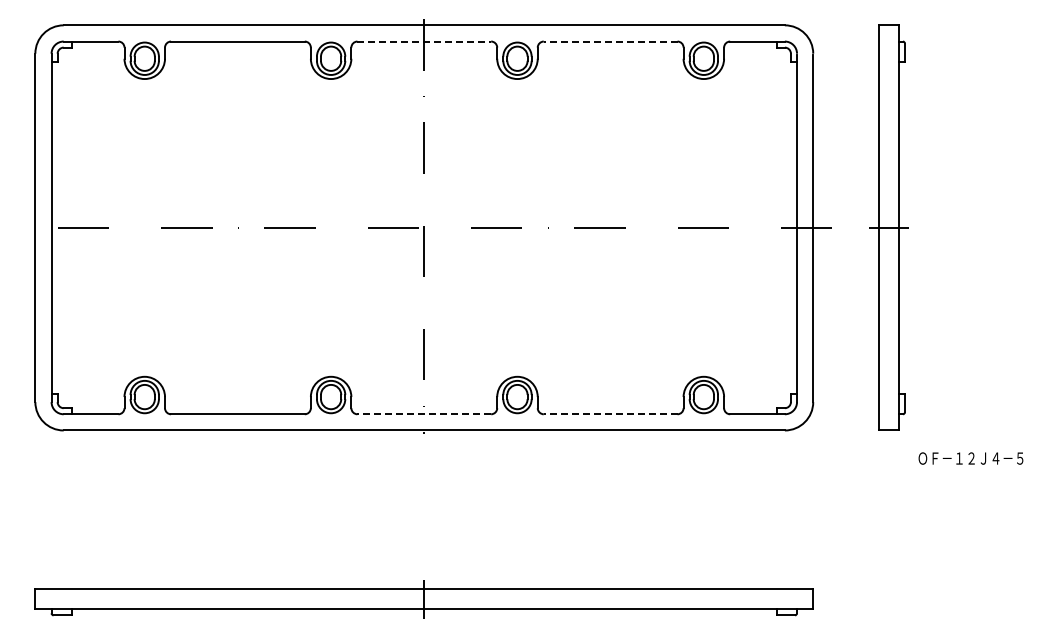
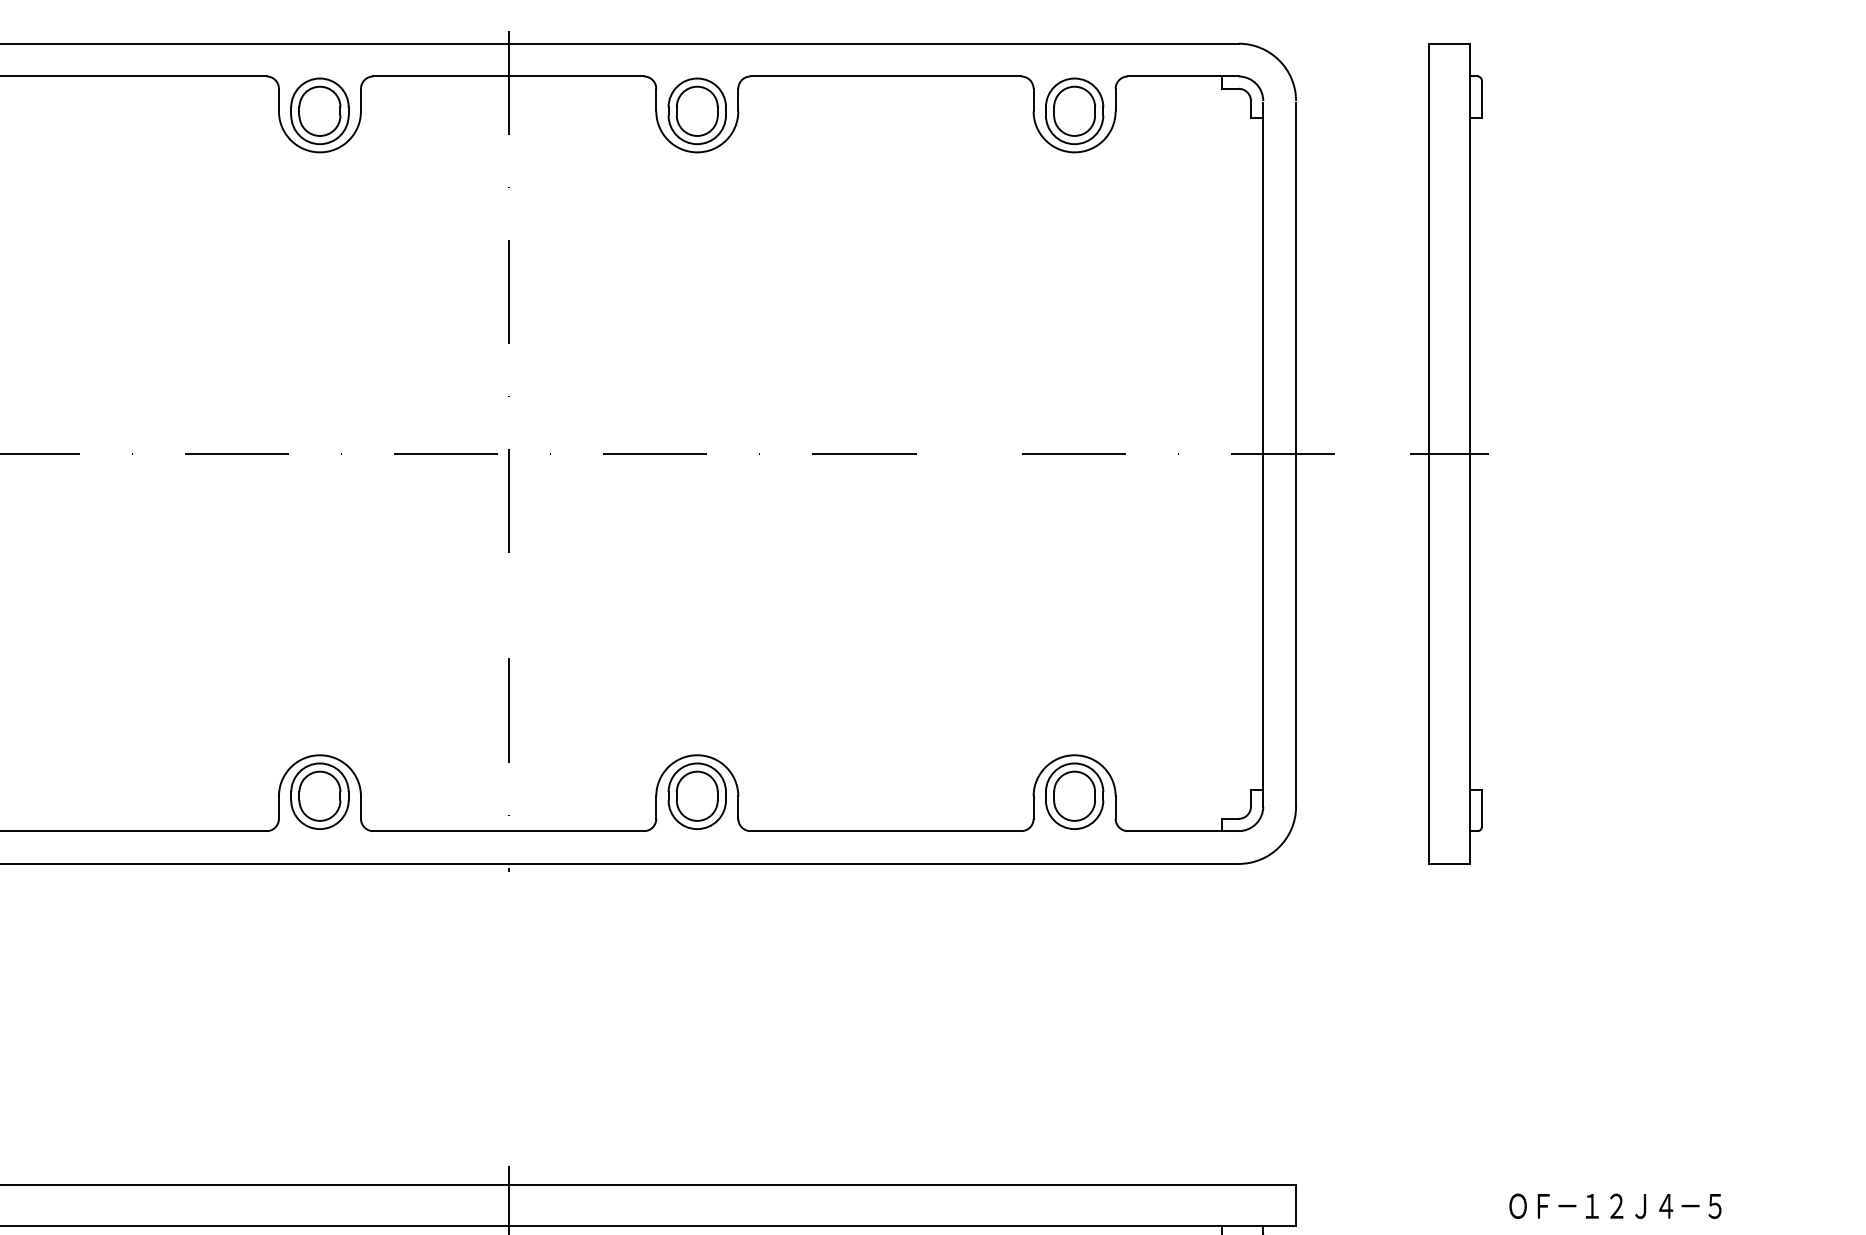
line: (424, 41) -> (509, 76), dashed -> solid
line: (610, 41) -> (885, 76), dashed -> solid
line: (424, 414) -> (509, 831), dashed -> solid
line: (610, 414) -> (885, 831), dashed -> solid
text: (970, 458) -> (1614, 1206), moved

